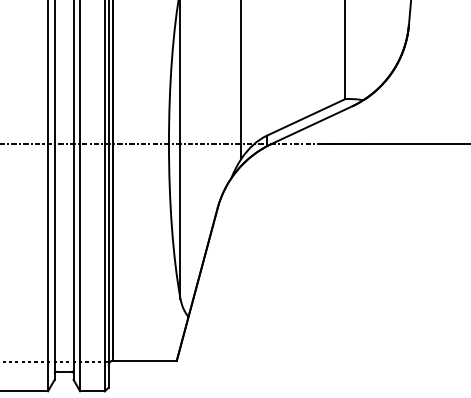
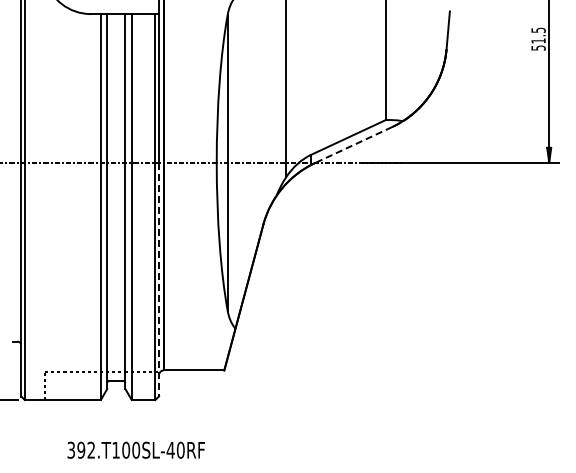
line: (311, 125) -> (353, 145), solid -> dashed
line: (109, 265) -> (159, 279), solid -> dashed

